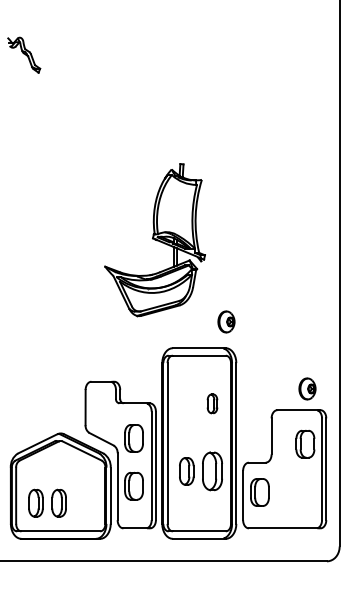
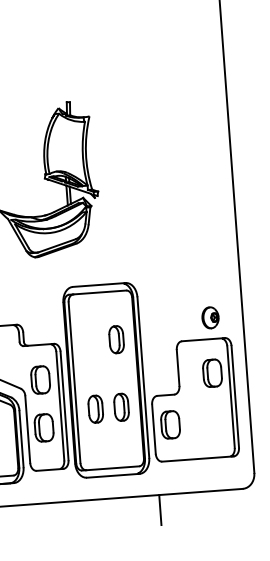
part: (226, 321) -> (124, 256), removed
part: (212, 403) -> (116, 339), size x1.43
part: (212, 471) -> (121, 407), size x0.71
line: (243, 576) -> (160, 510), added

